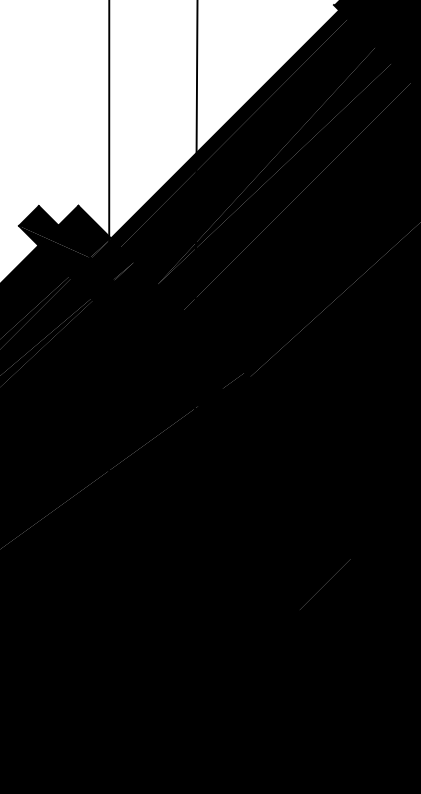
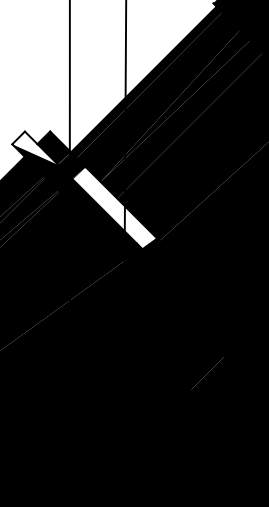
fill: (55, 232) -> (35, 148), removed
fill: (179, 324) -> (114, 207), removed

